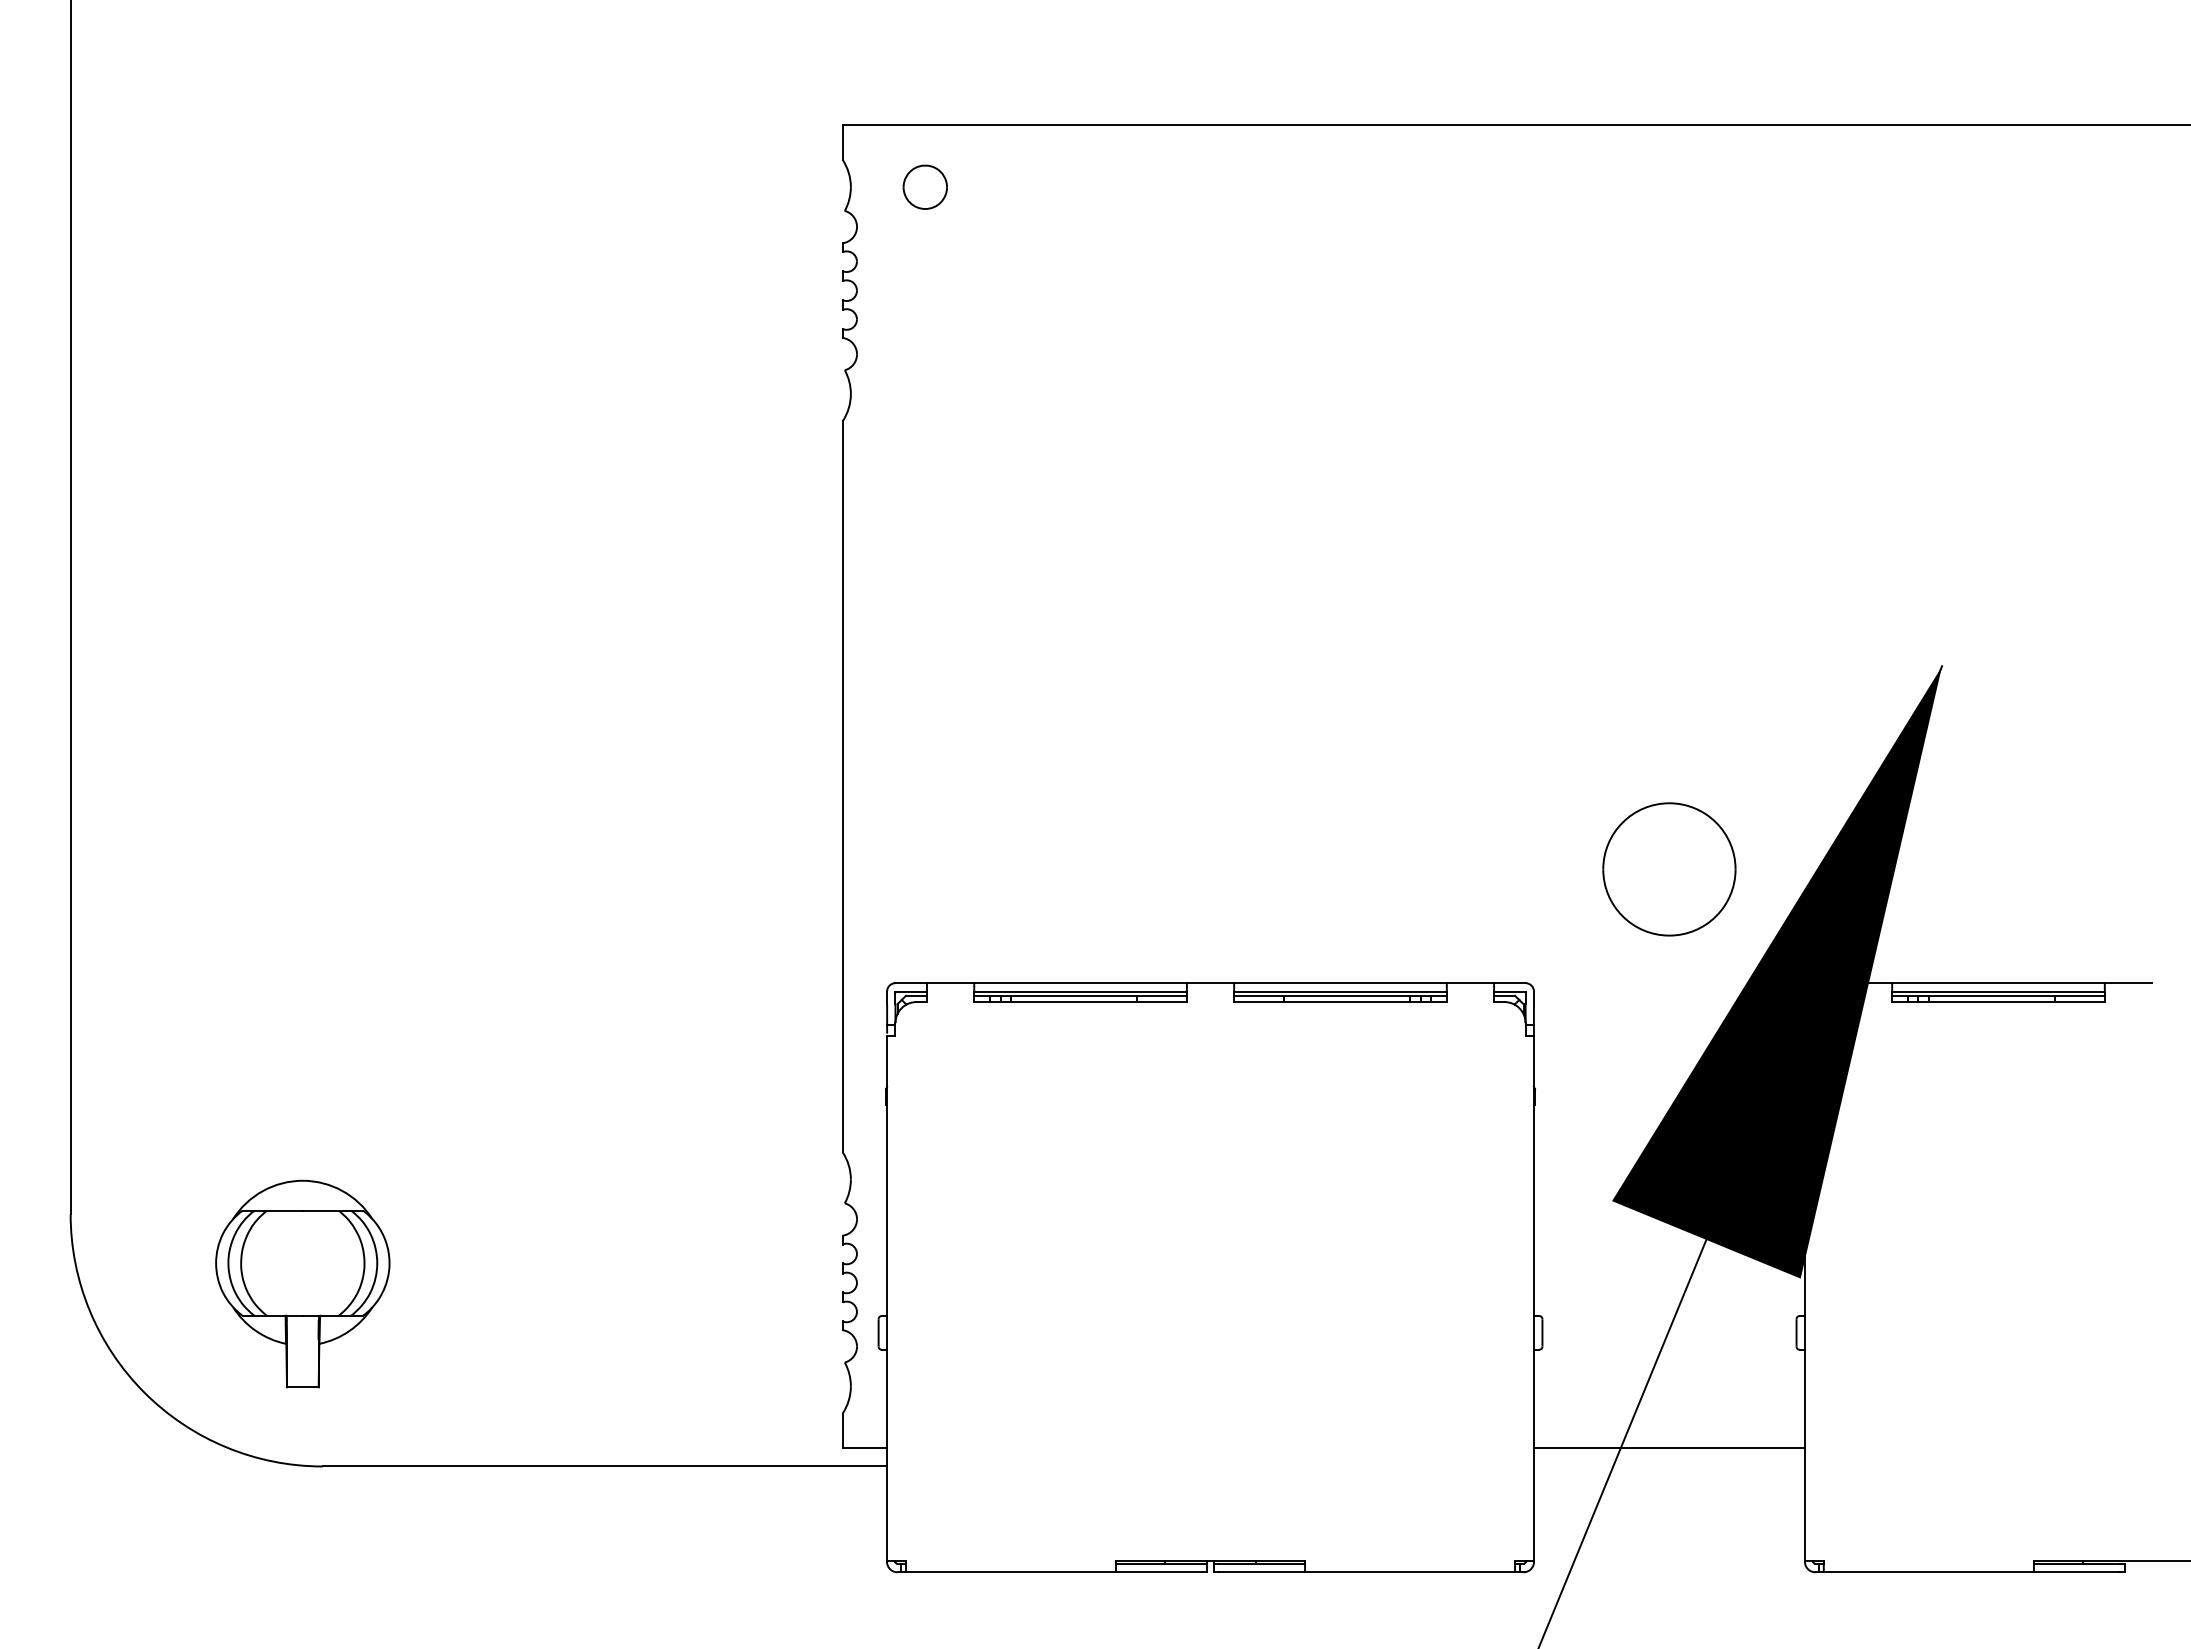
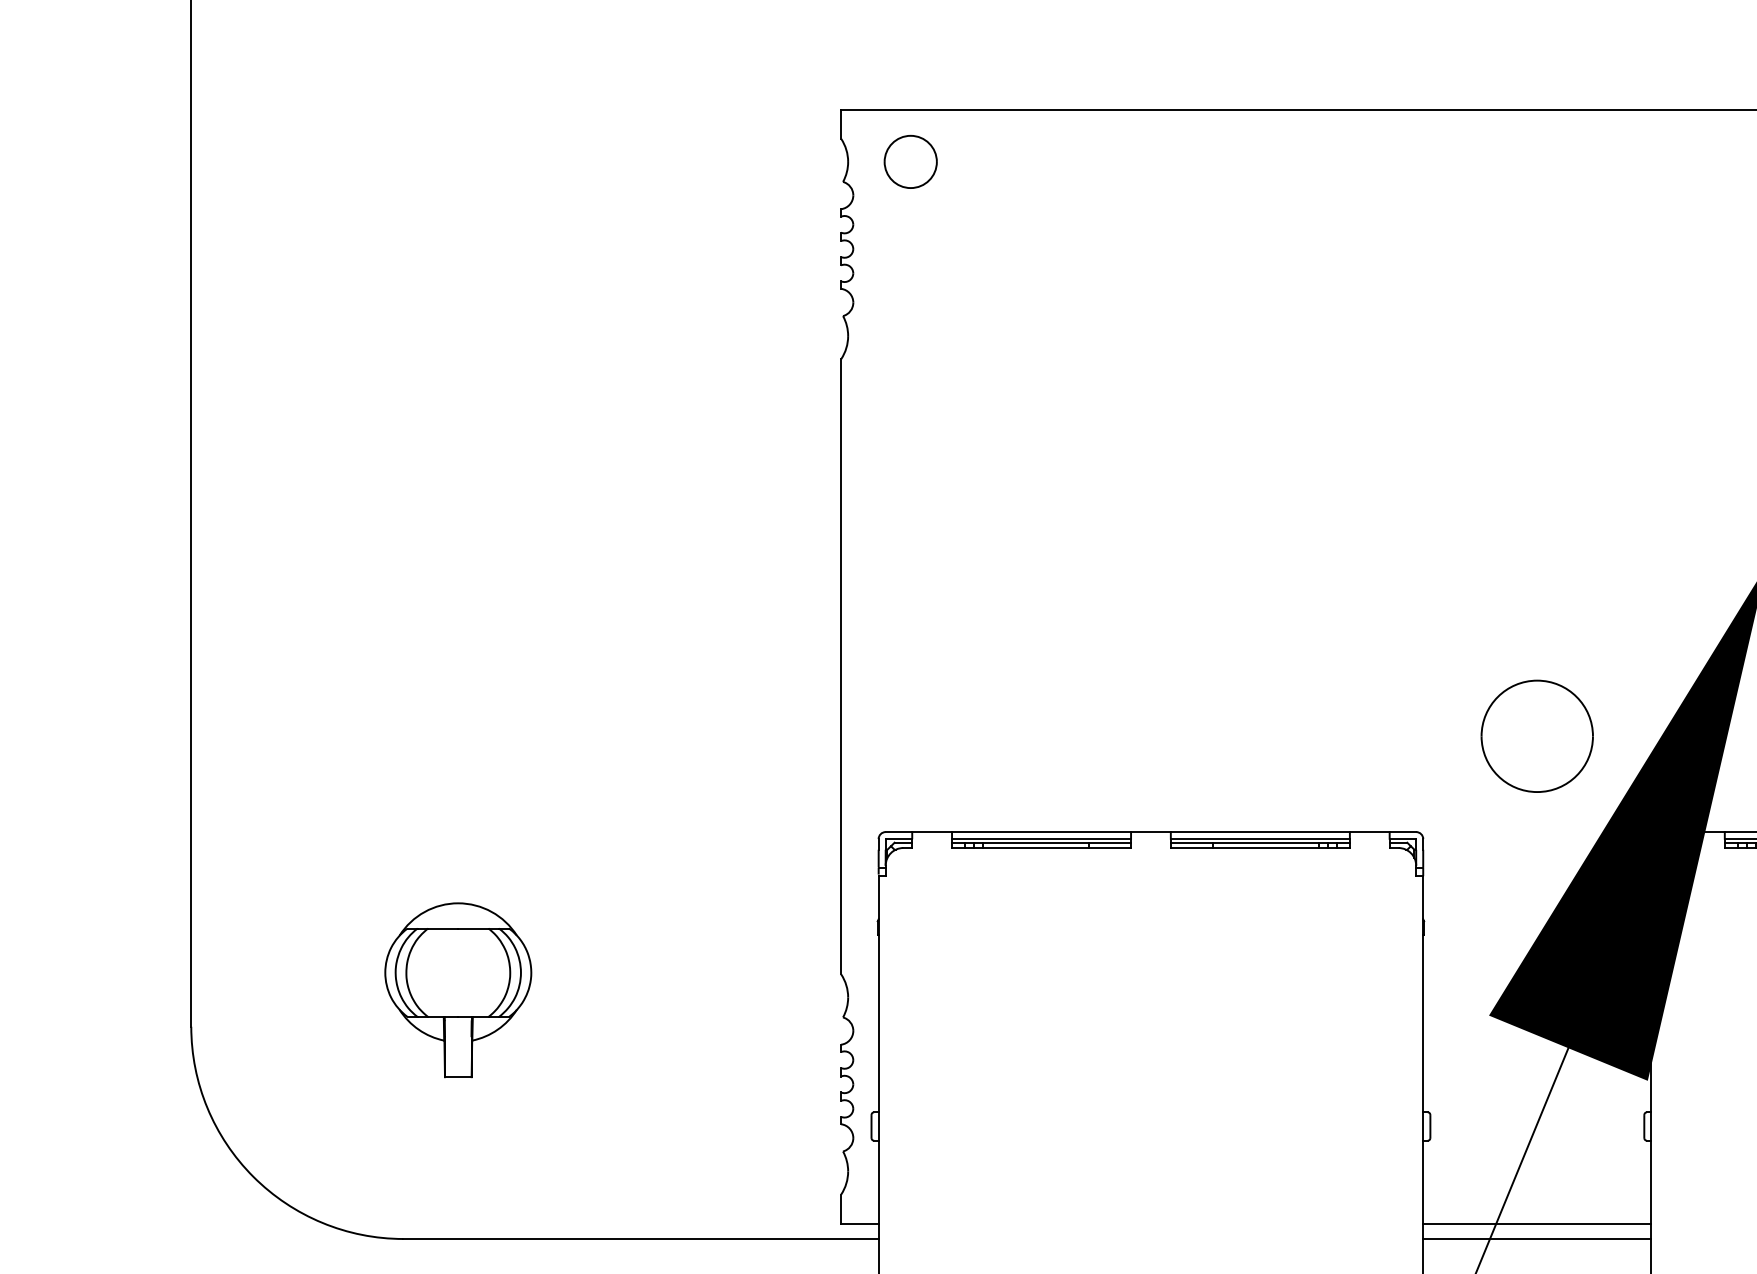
part: (925, 187) -> (910, 162), size x1.43
part: (302, 1283) -> (458, 989), moved
line: (1668, 1466) -> (1536, 1239), added

